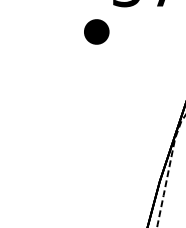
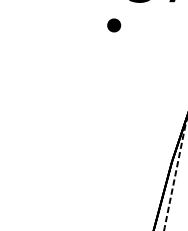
part: (95, 32) -> (113, 25), size x0.6

